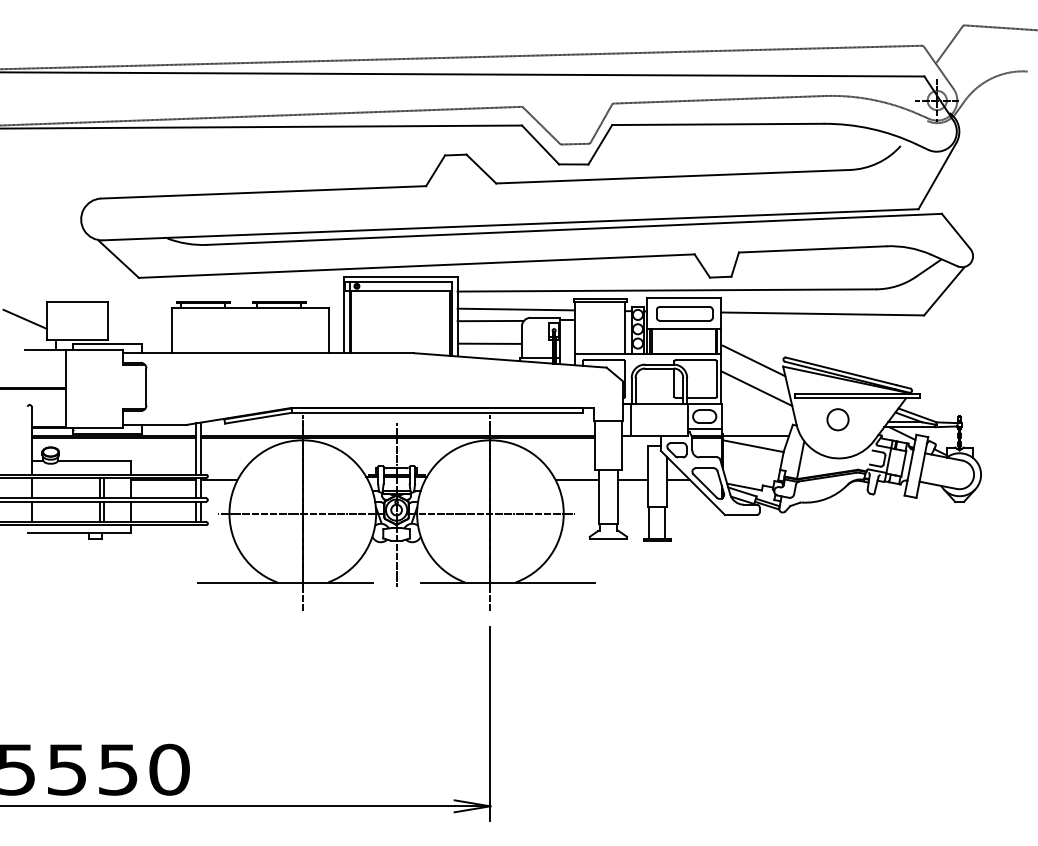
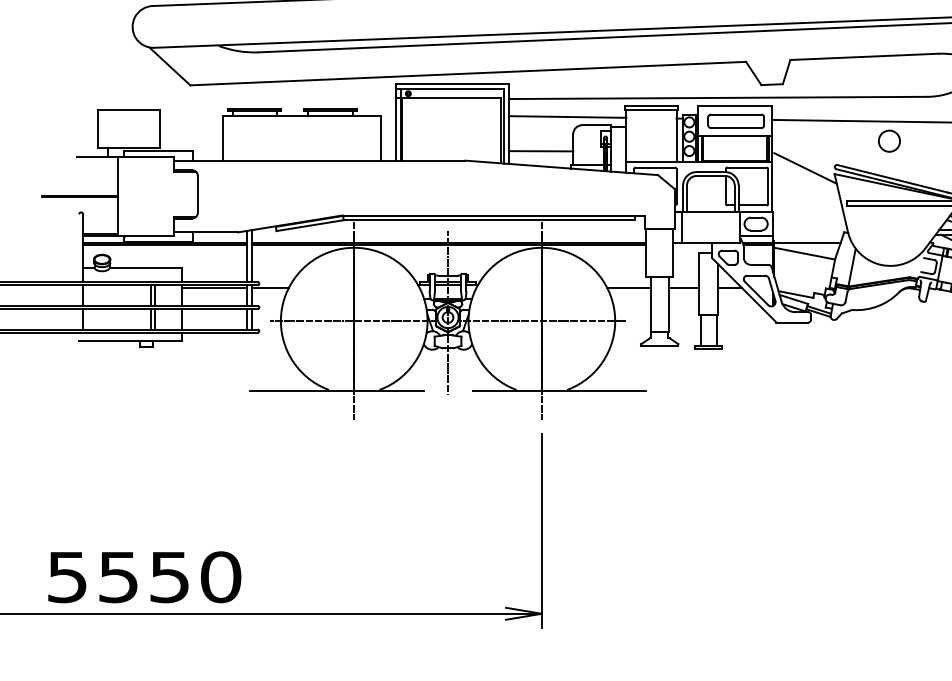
line: (24, 318) -> (75, 125), removed
line: (490, 320) -> (541, 127), removed
line: (756, 388) -> (807, 195), removed
circle: (837, 419) -> (888, 140), moved

